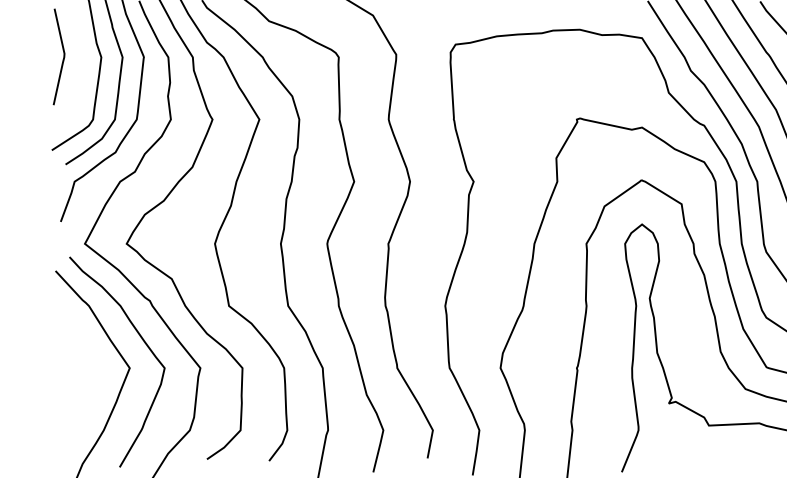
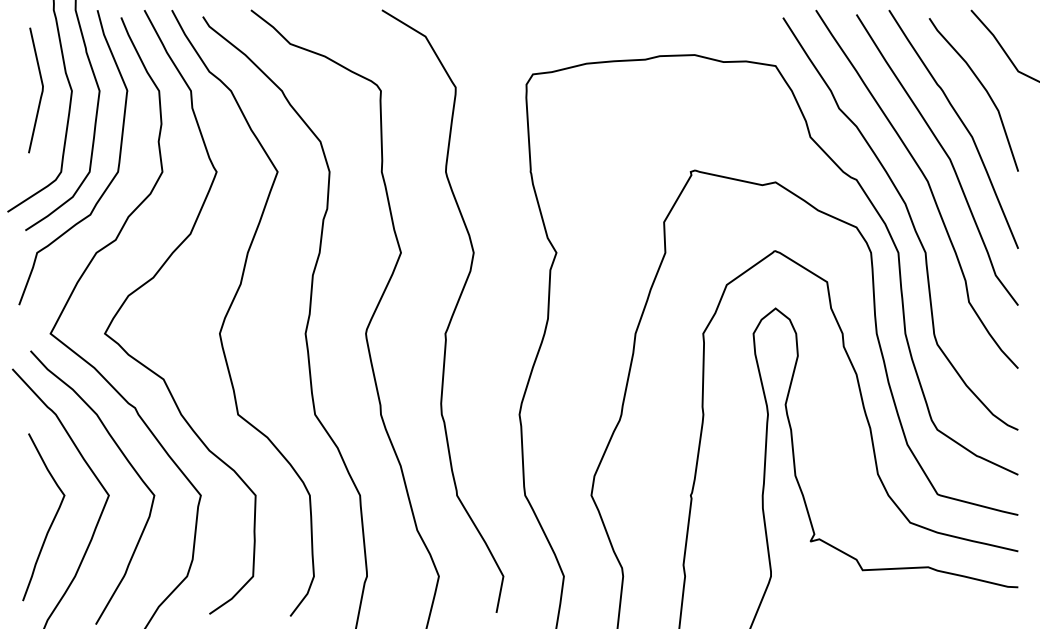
line: (63, 56) -> (41, 90), moved
curve: (86, 386) -> (52, 519), added

